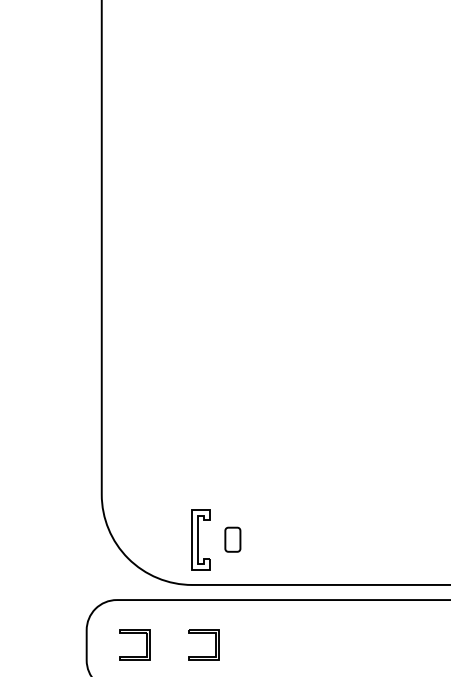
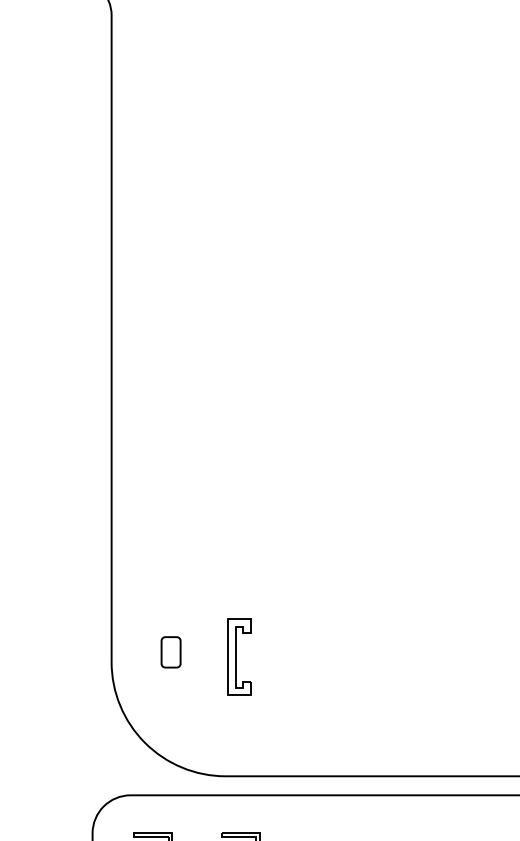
part: (200, 539) -> (238, 657), moved
part: (232, 539) -> (170, 652), moved

